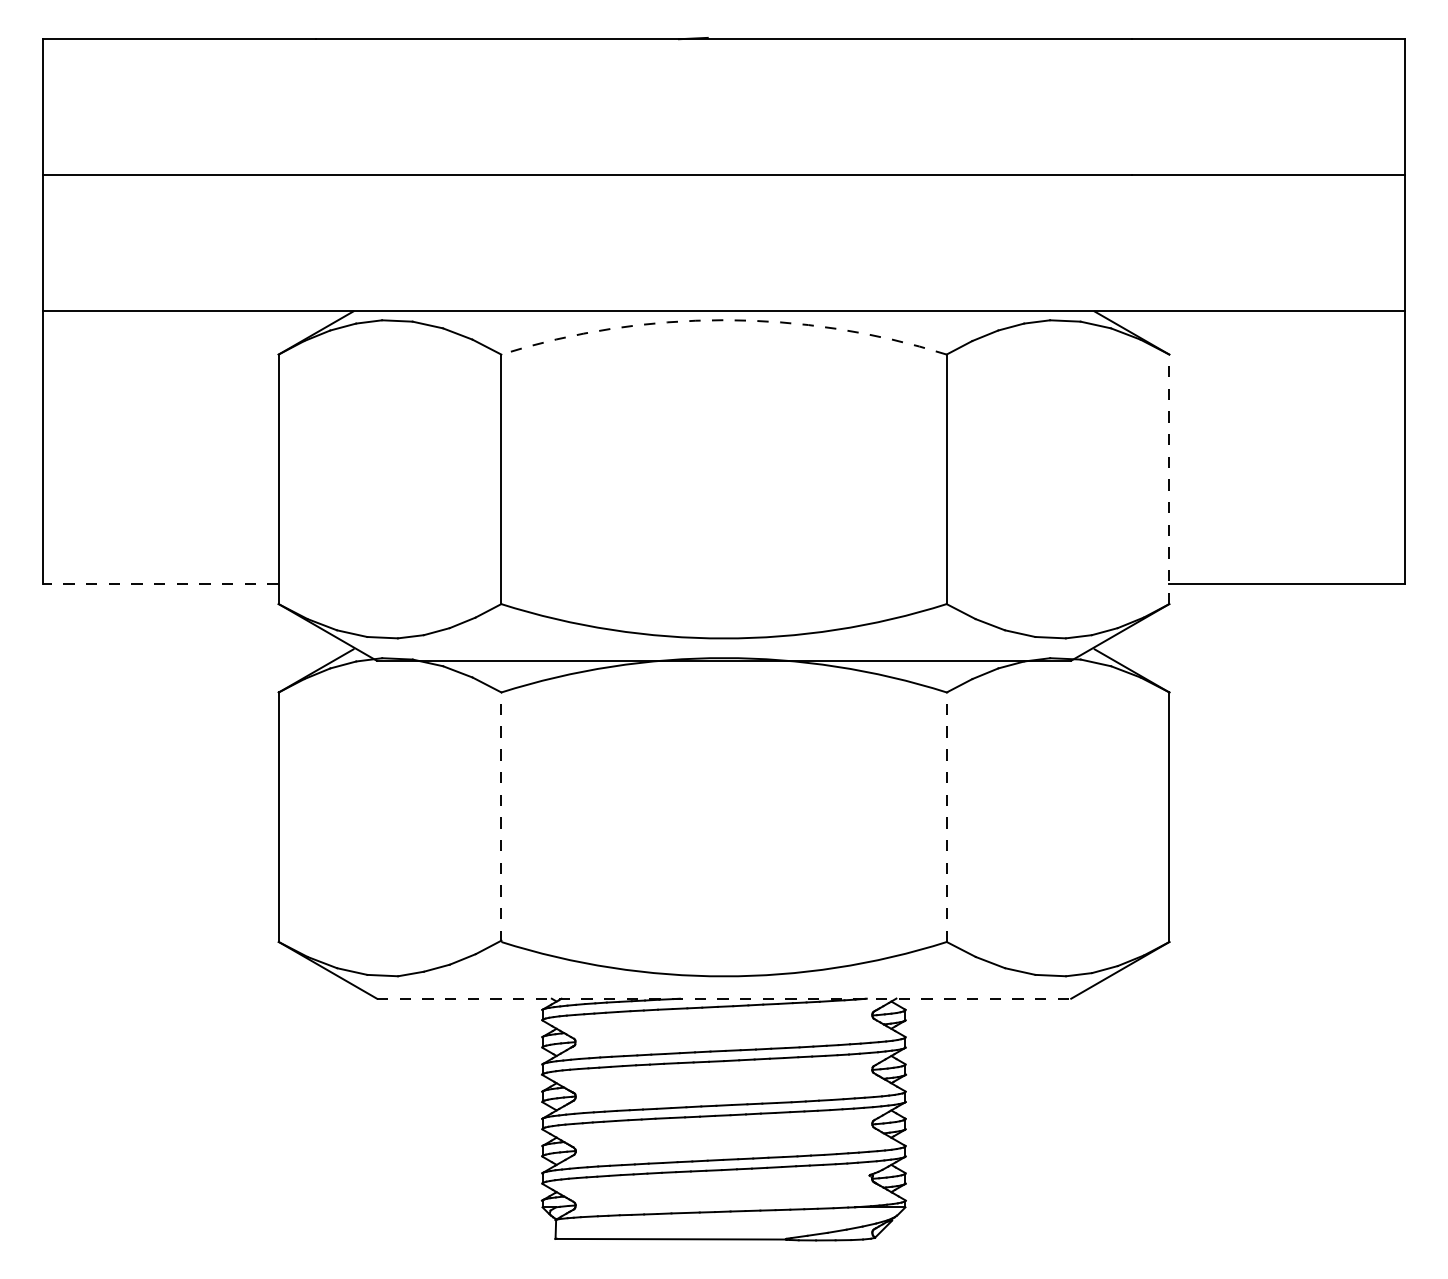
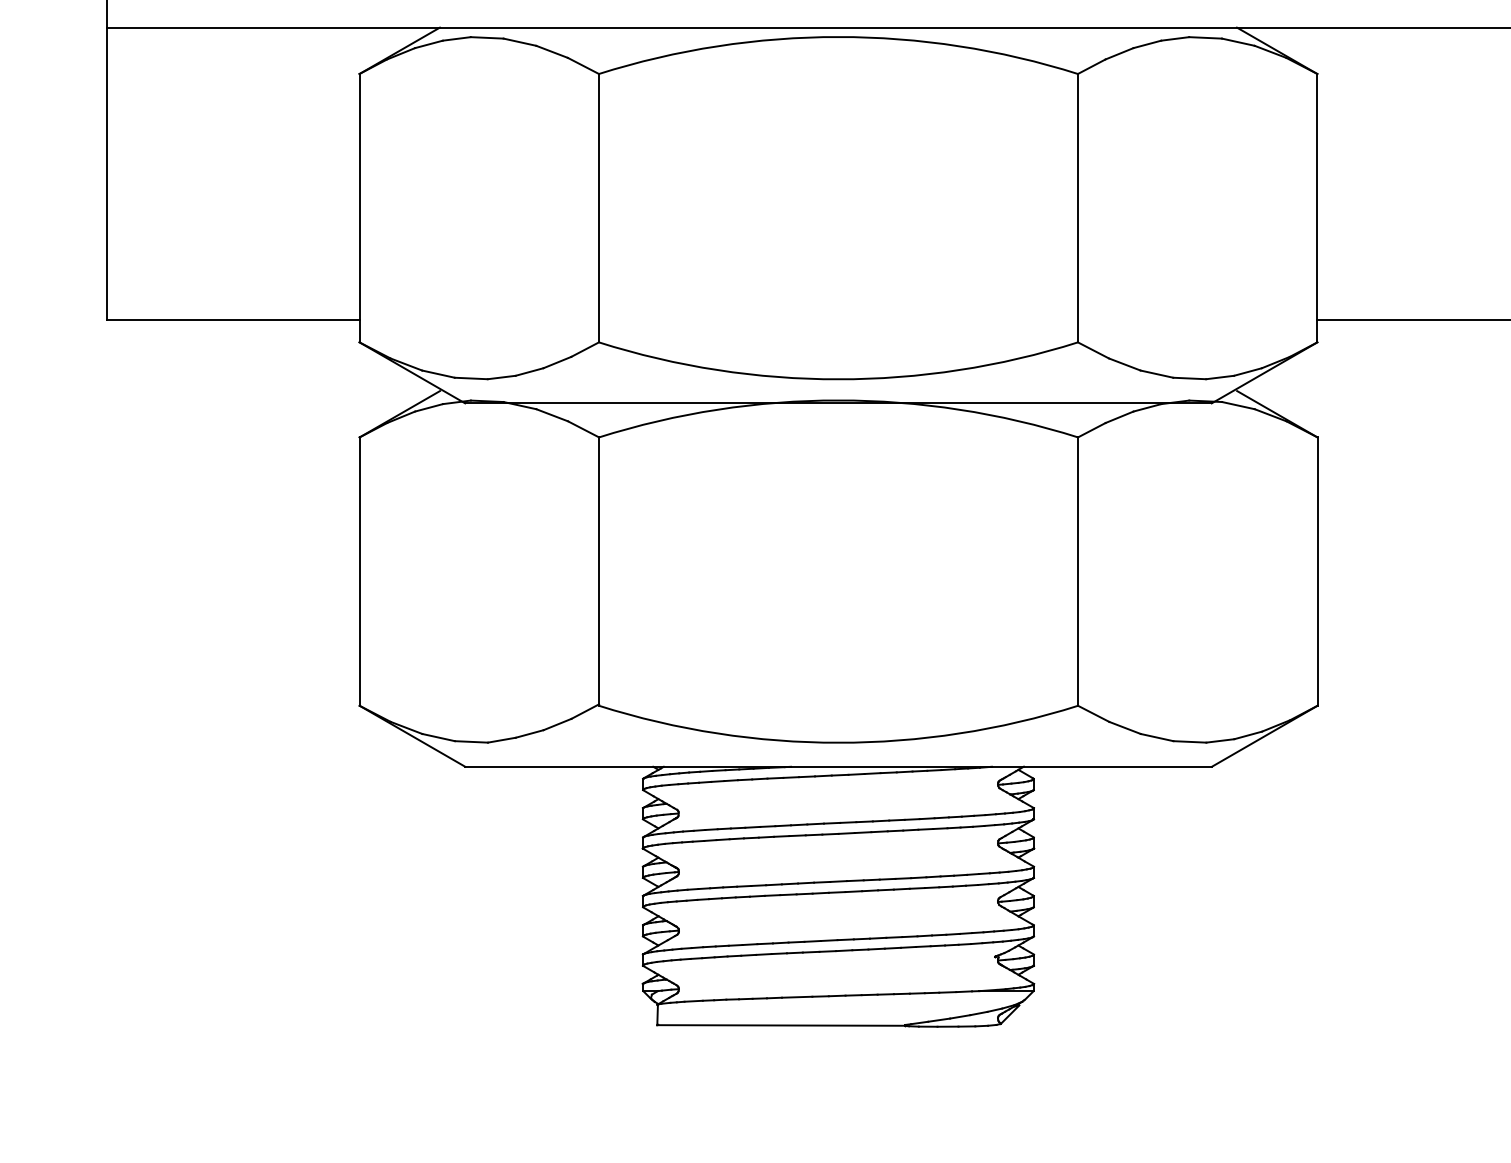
arc: (724, 320) -> (839, 37), dashed -> solid
line: (1169, 479) -> (1317, 208), dashed -> solid
line: (161, 583) -> (233, 320), dashed -> solid
line: (501, 817) -> (599, 571), dashed -> solid
line: (946, 817) -> (1077, 571), dashed -> solid
line: (724, 998) -> (839, 766), dashed -> solid

